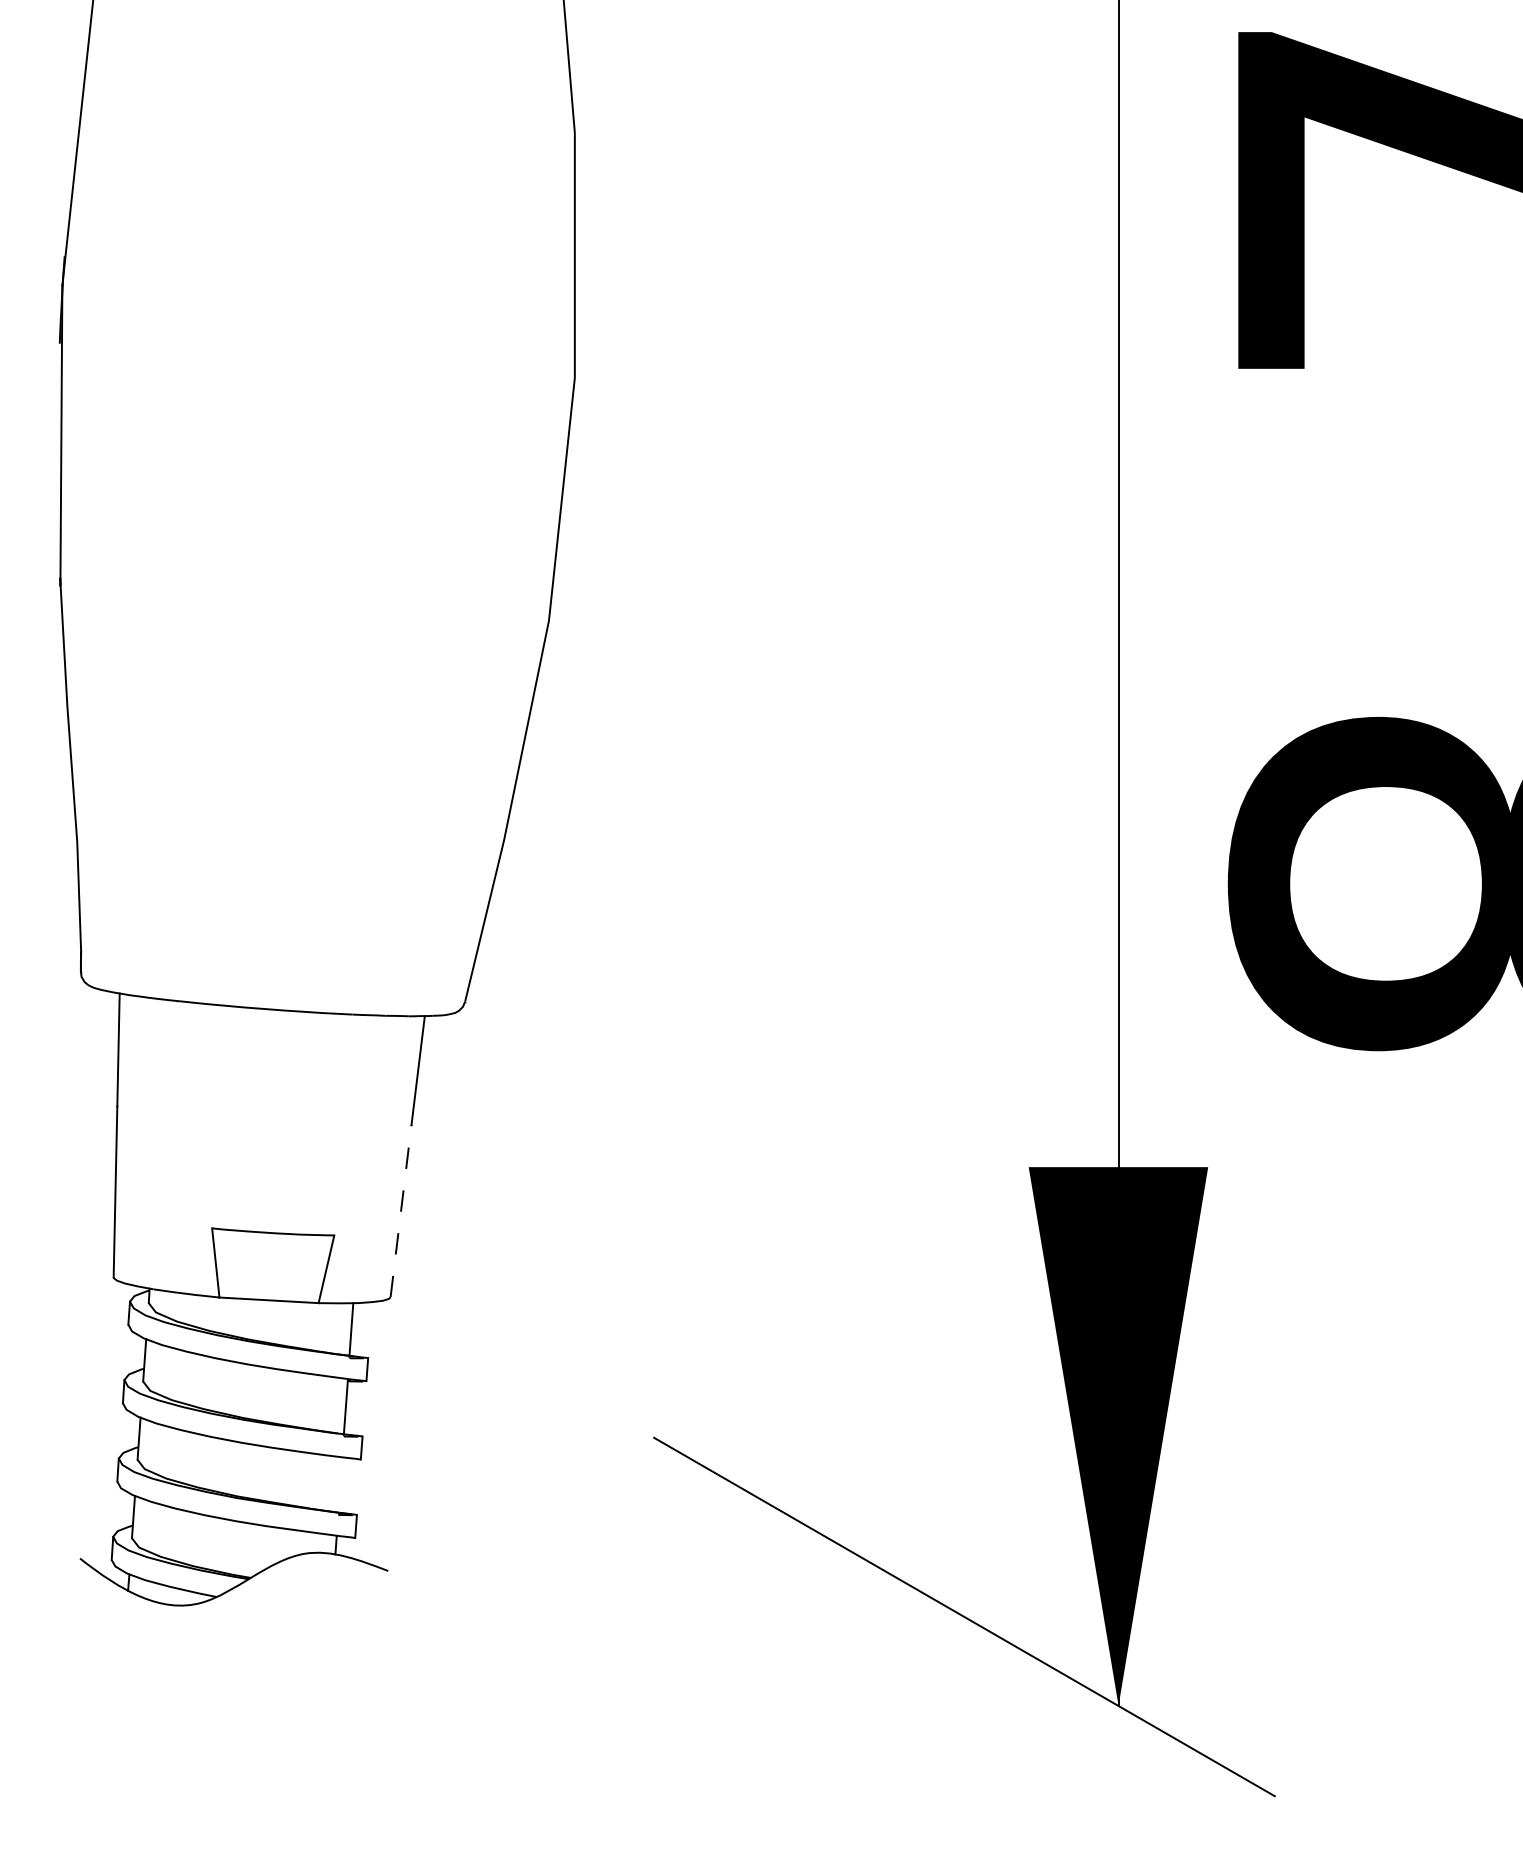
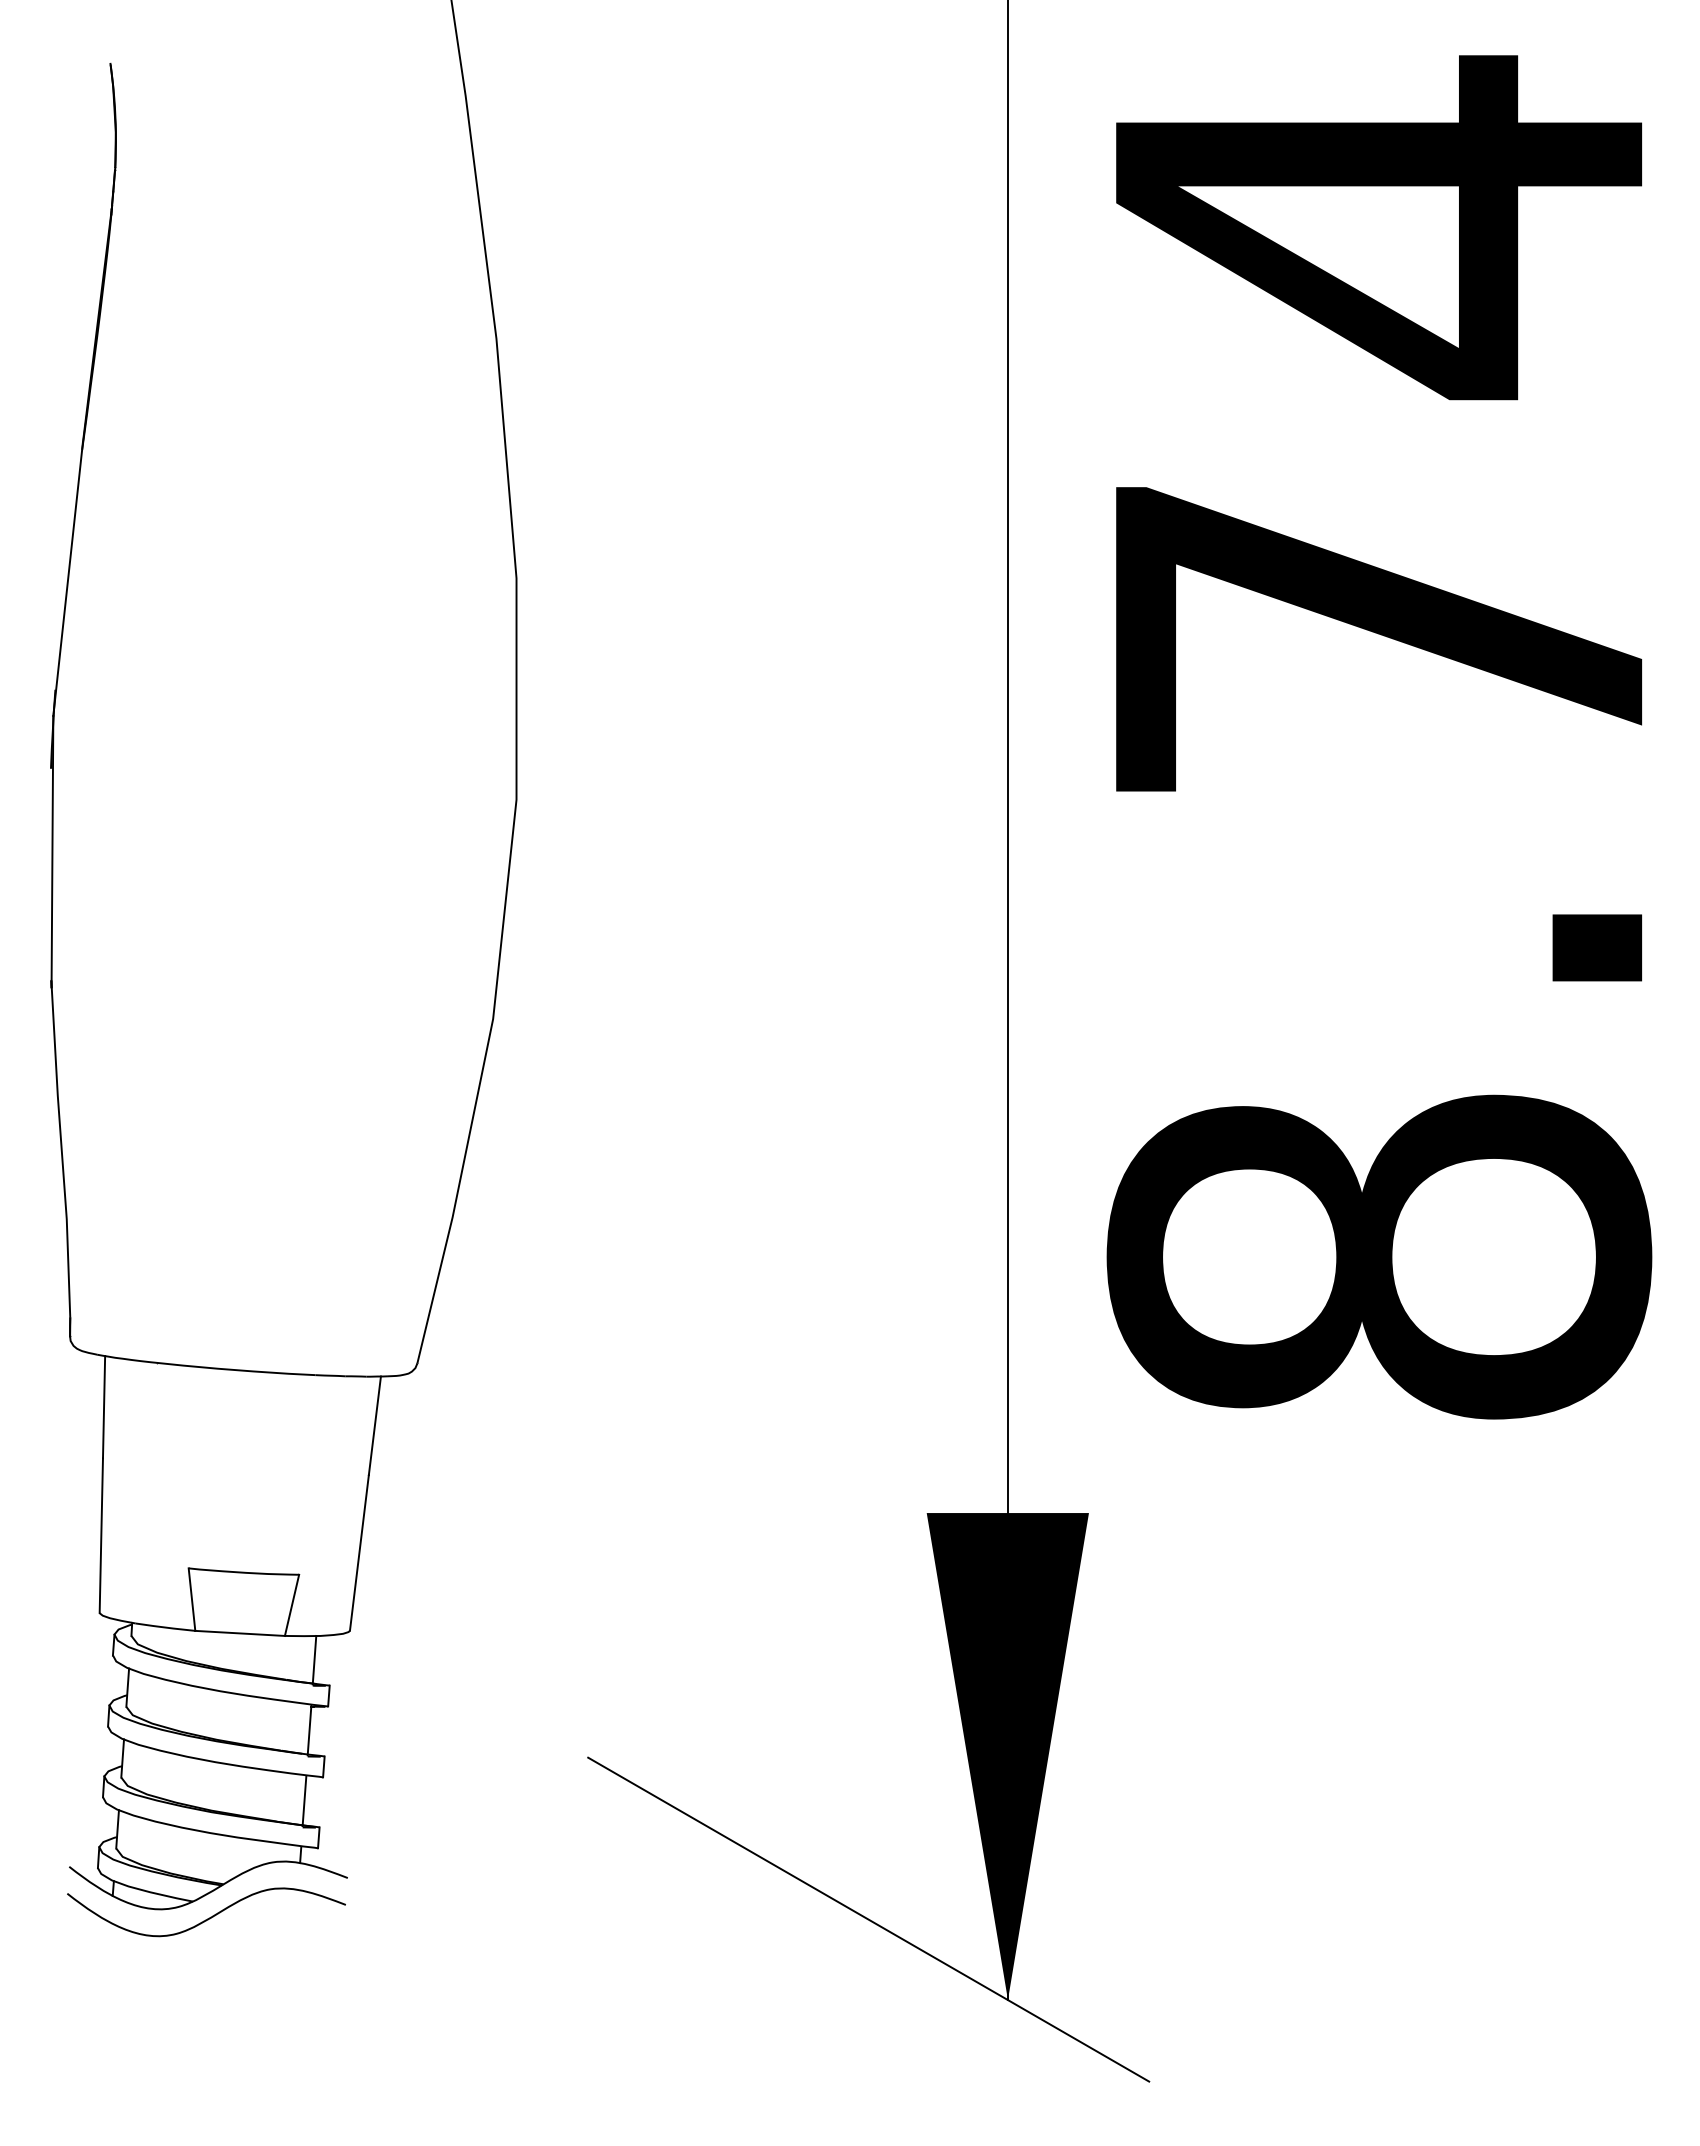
line: (401, 1210) -> (359, 1552), dashed -> solid
line: (340, 1486) -> (304, 1801), added
curve: (236, 1613) -> (210, 1916), added

